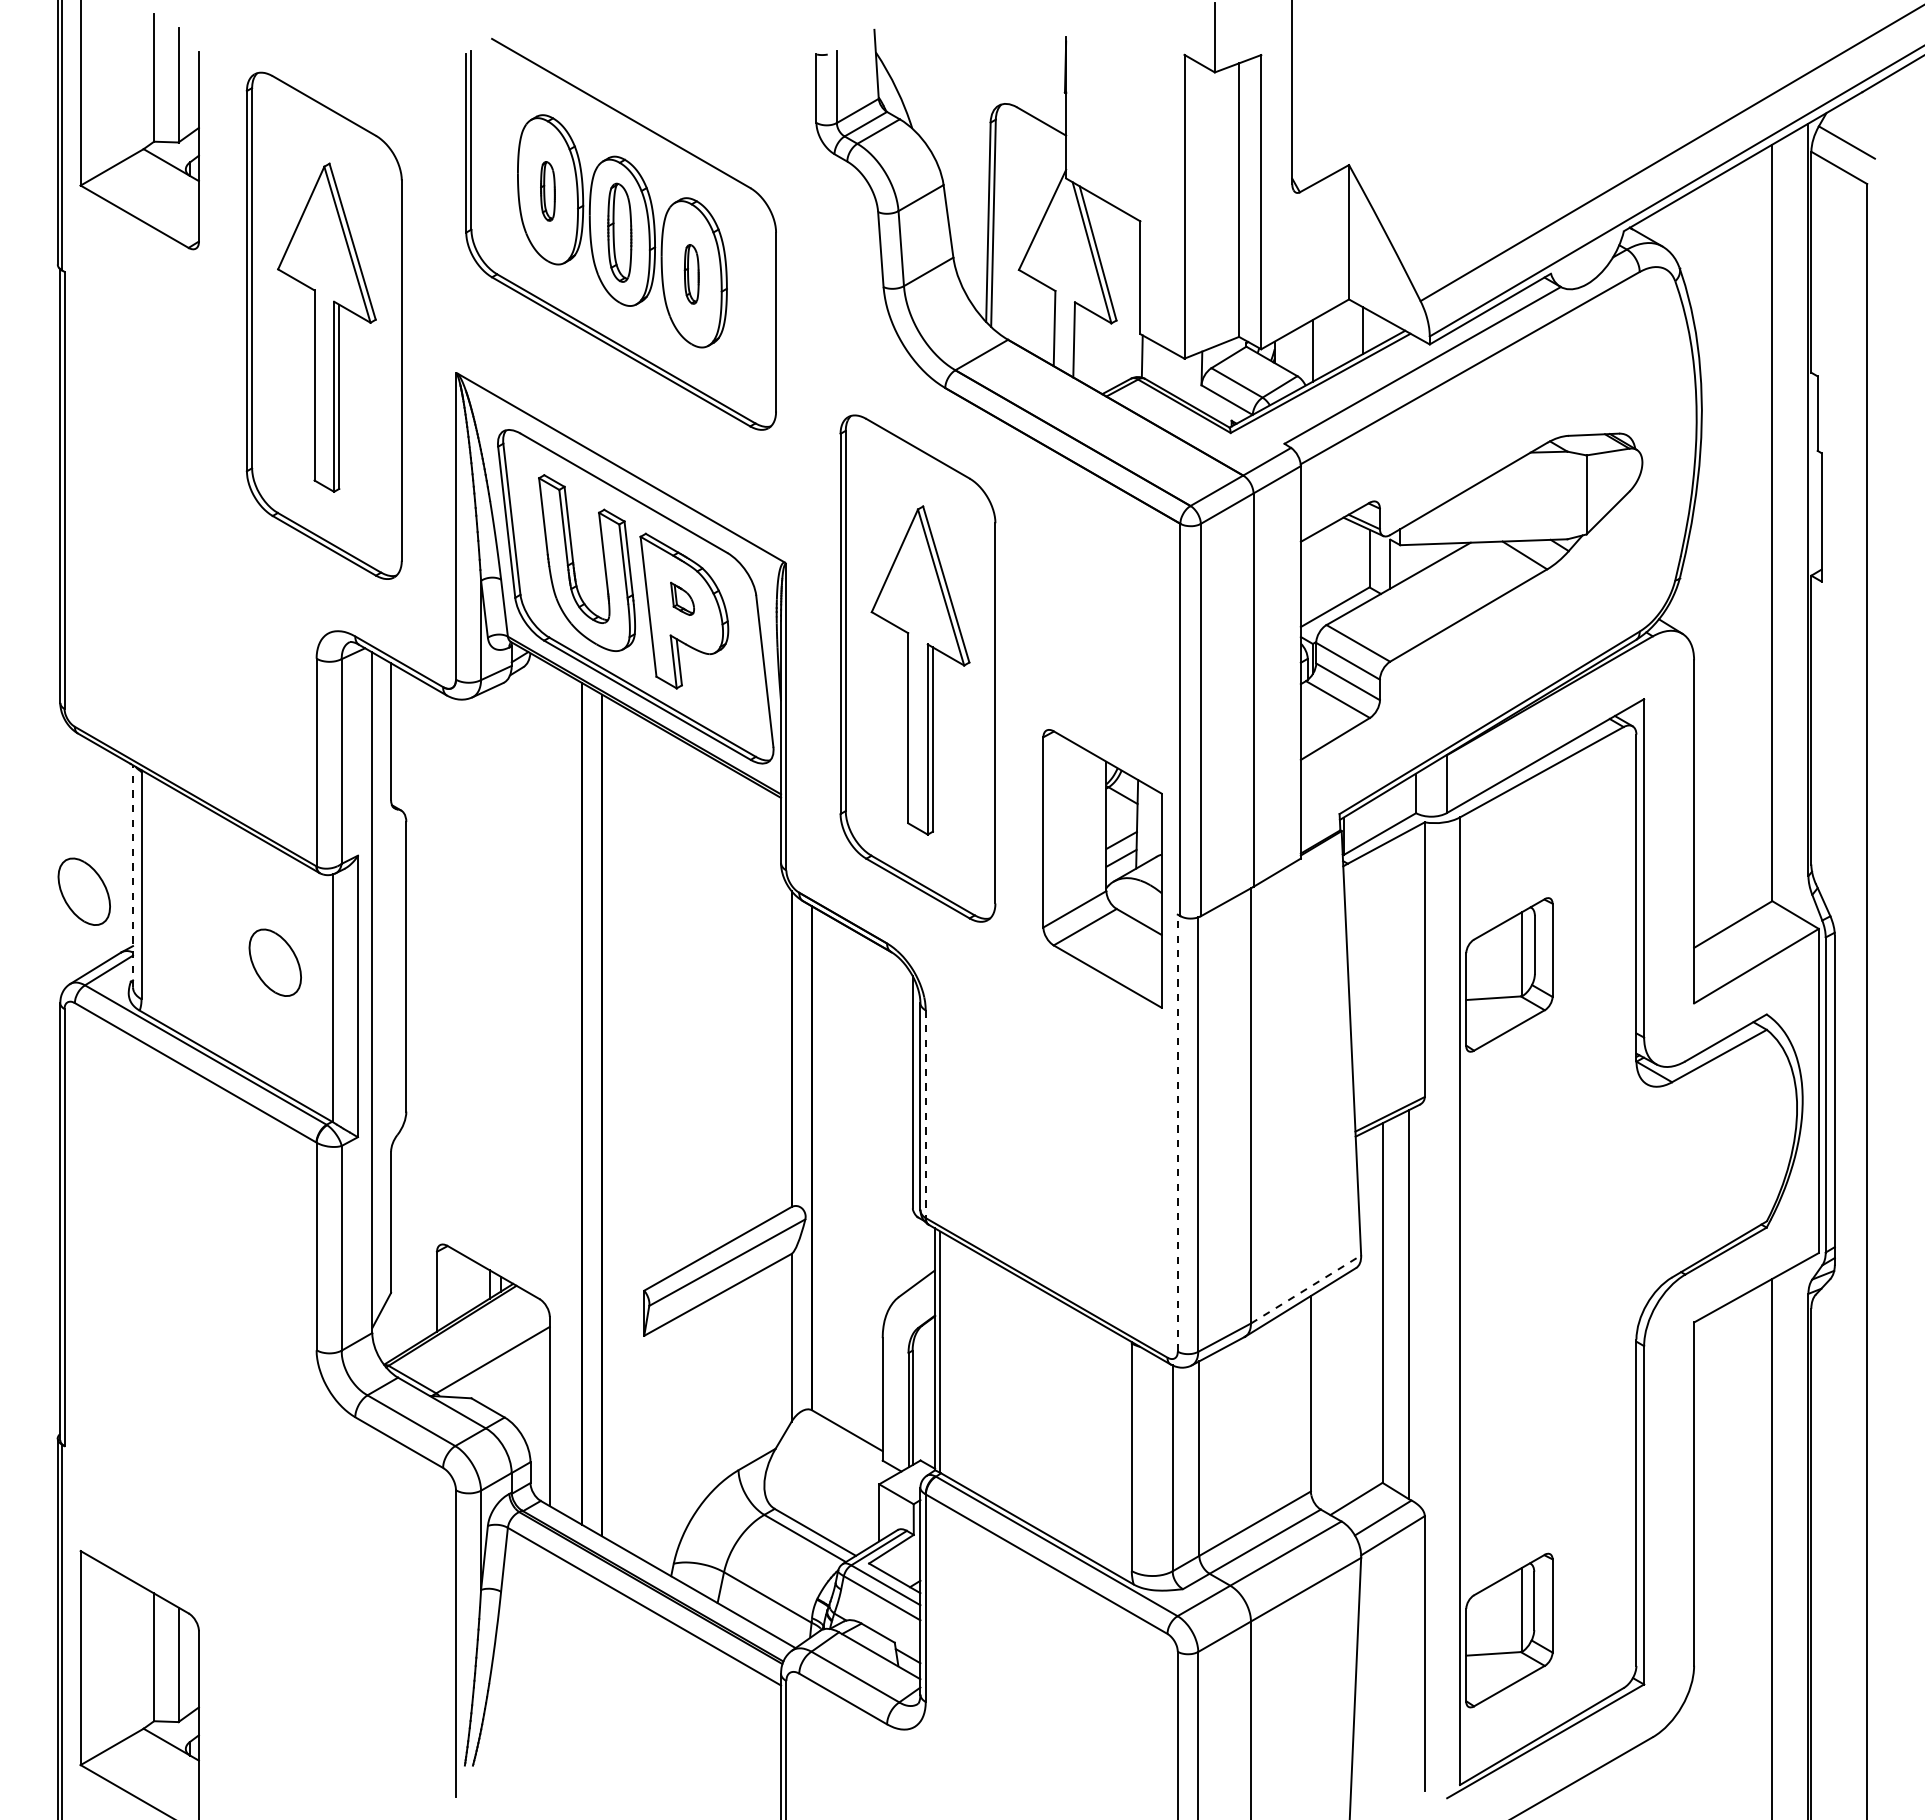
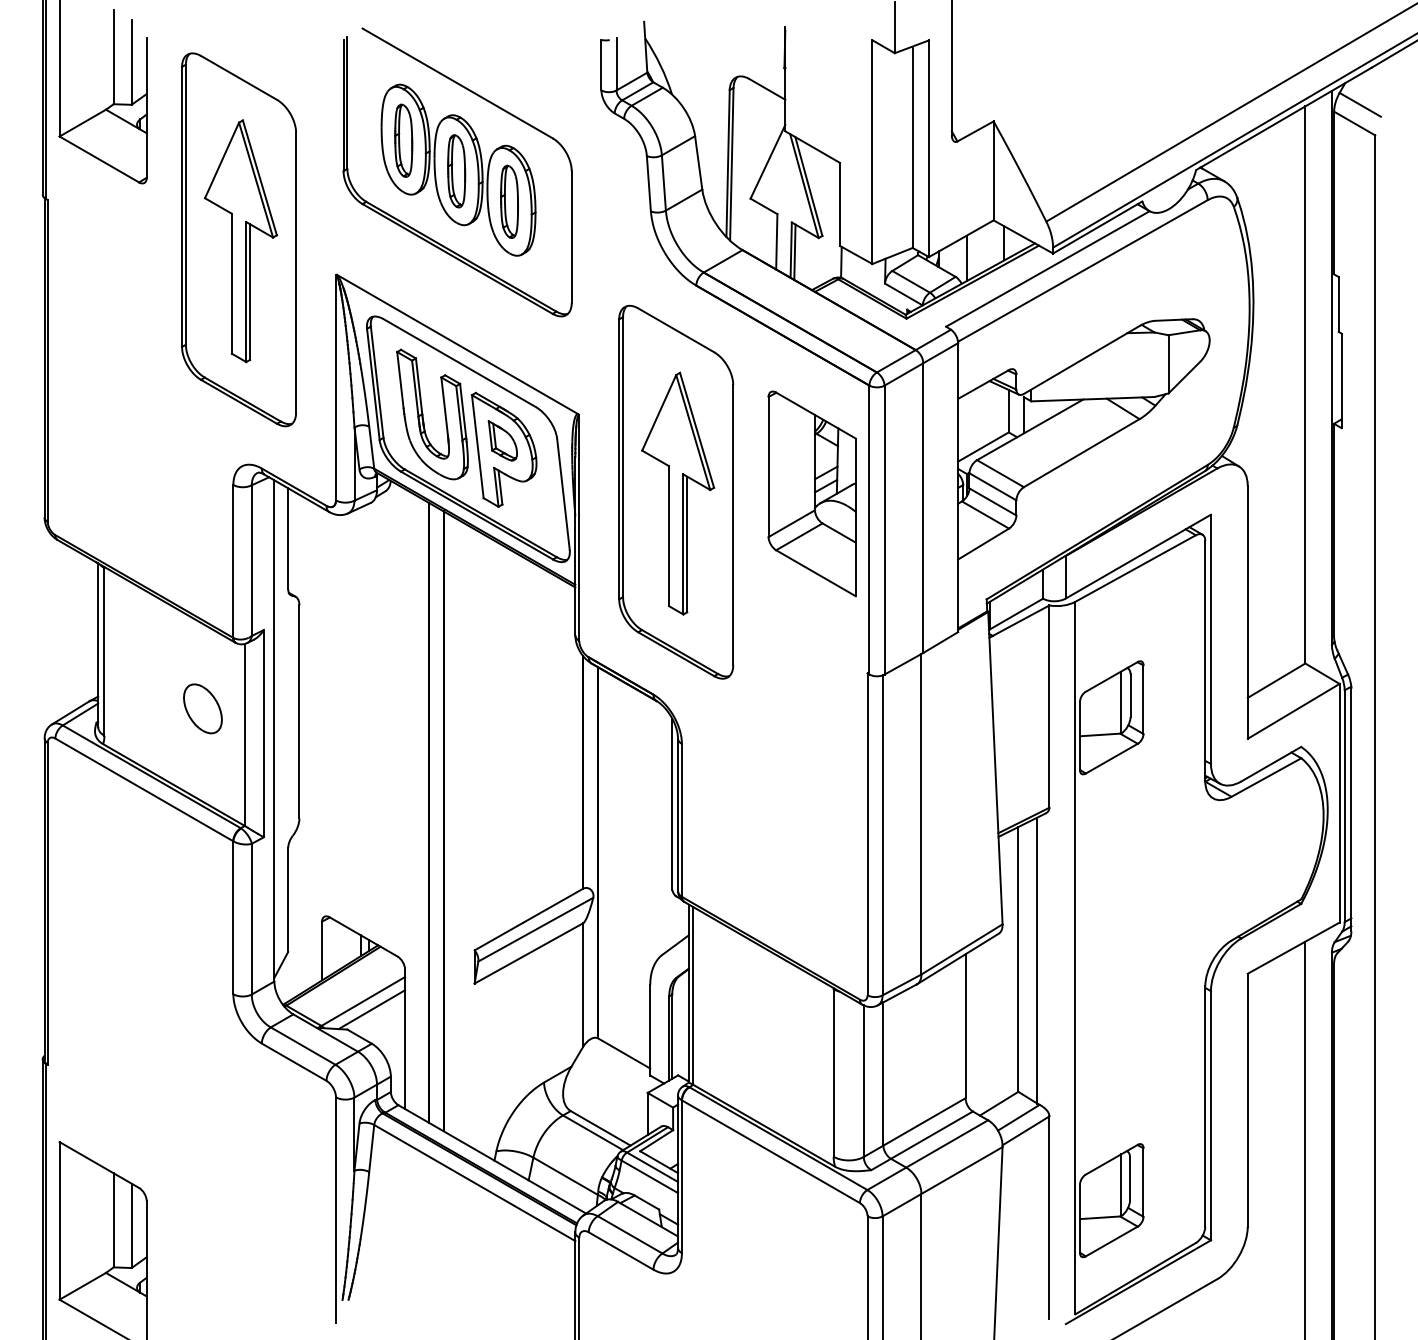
part: (547, 191) -> (403, 140), size x1.67
part: (691, 274) -> (509, 202), size x1.67
line: (1079, 342) -> (795, 252), added
part: (682, 598) -> (502, 440), size x1.67
part: (1102, 868) -> (812, 493), moved
line: (133, 875) -> (98, 644), dashed -> solid
part: (83, 891) -> (61, 656), removed
line: (925, 1114) -> (681, 820), dashed -> solid
line: (1177, 1133) -> (867, 834), dashed -> solid
line: (1306, 1289) -> (962, 949), dashed -> solid
line: (504, 1370) -> (371, 1009), added

